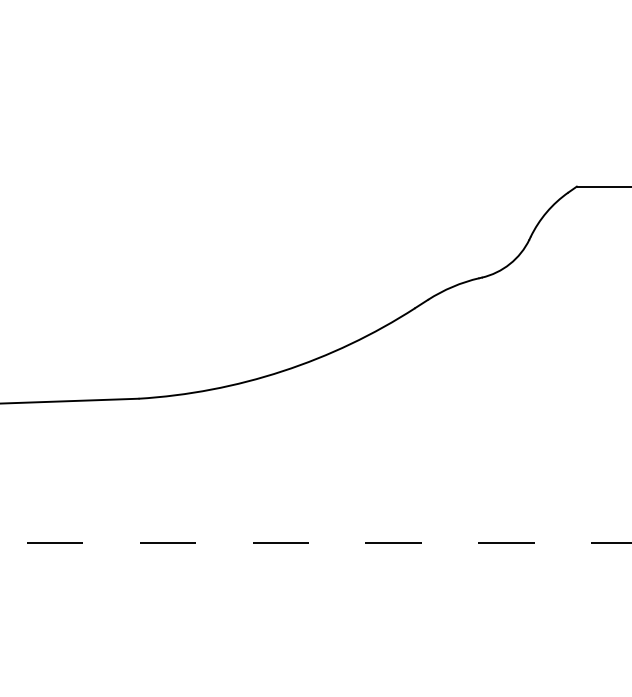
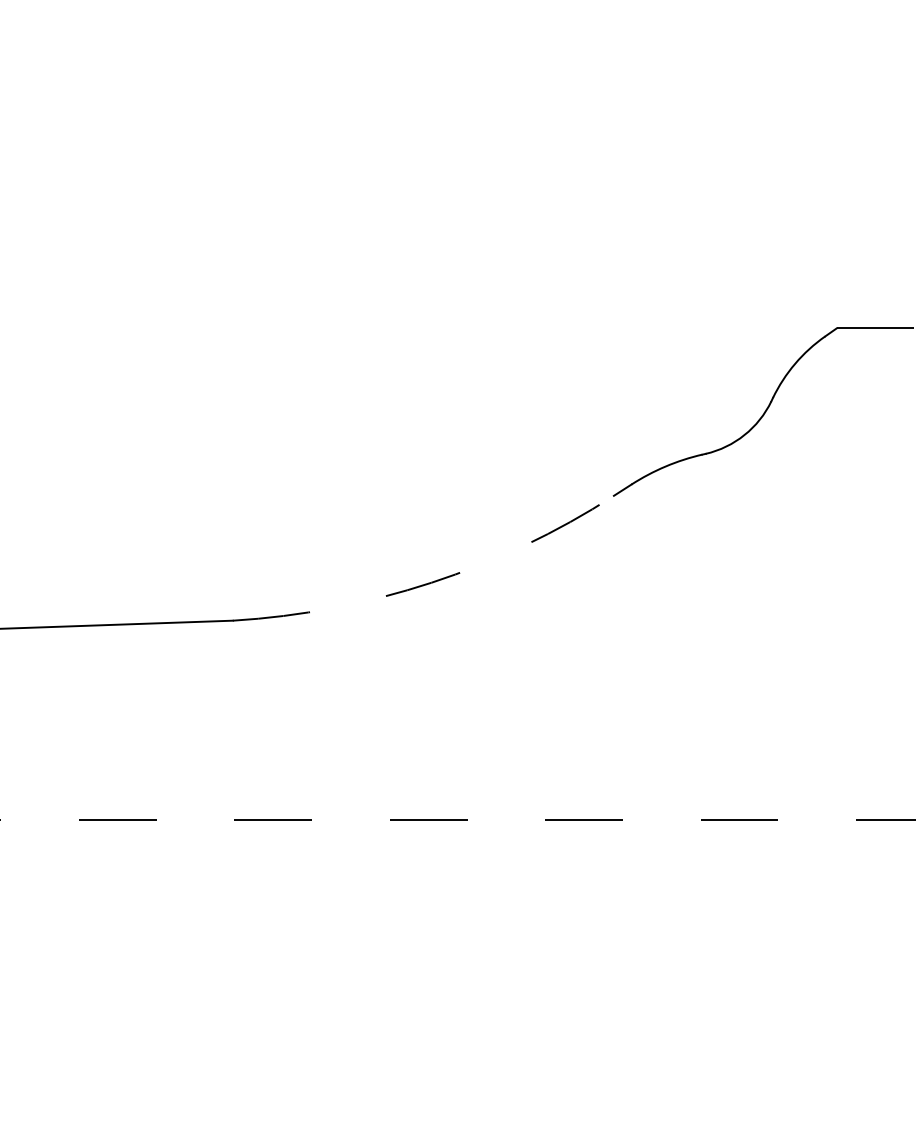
arc: (282, 371) -> (431, 582), solid -> dashed

